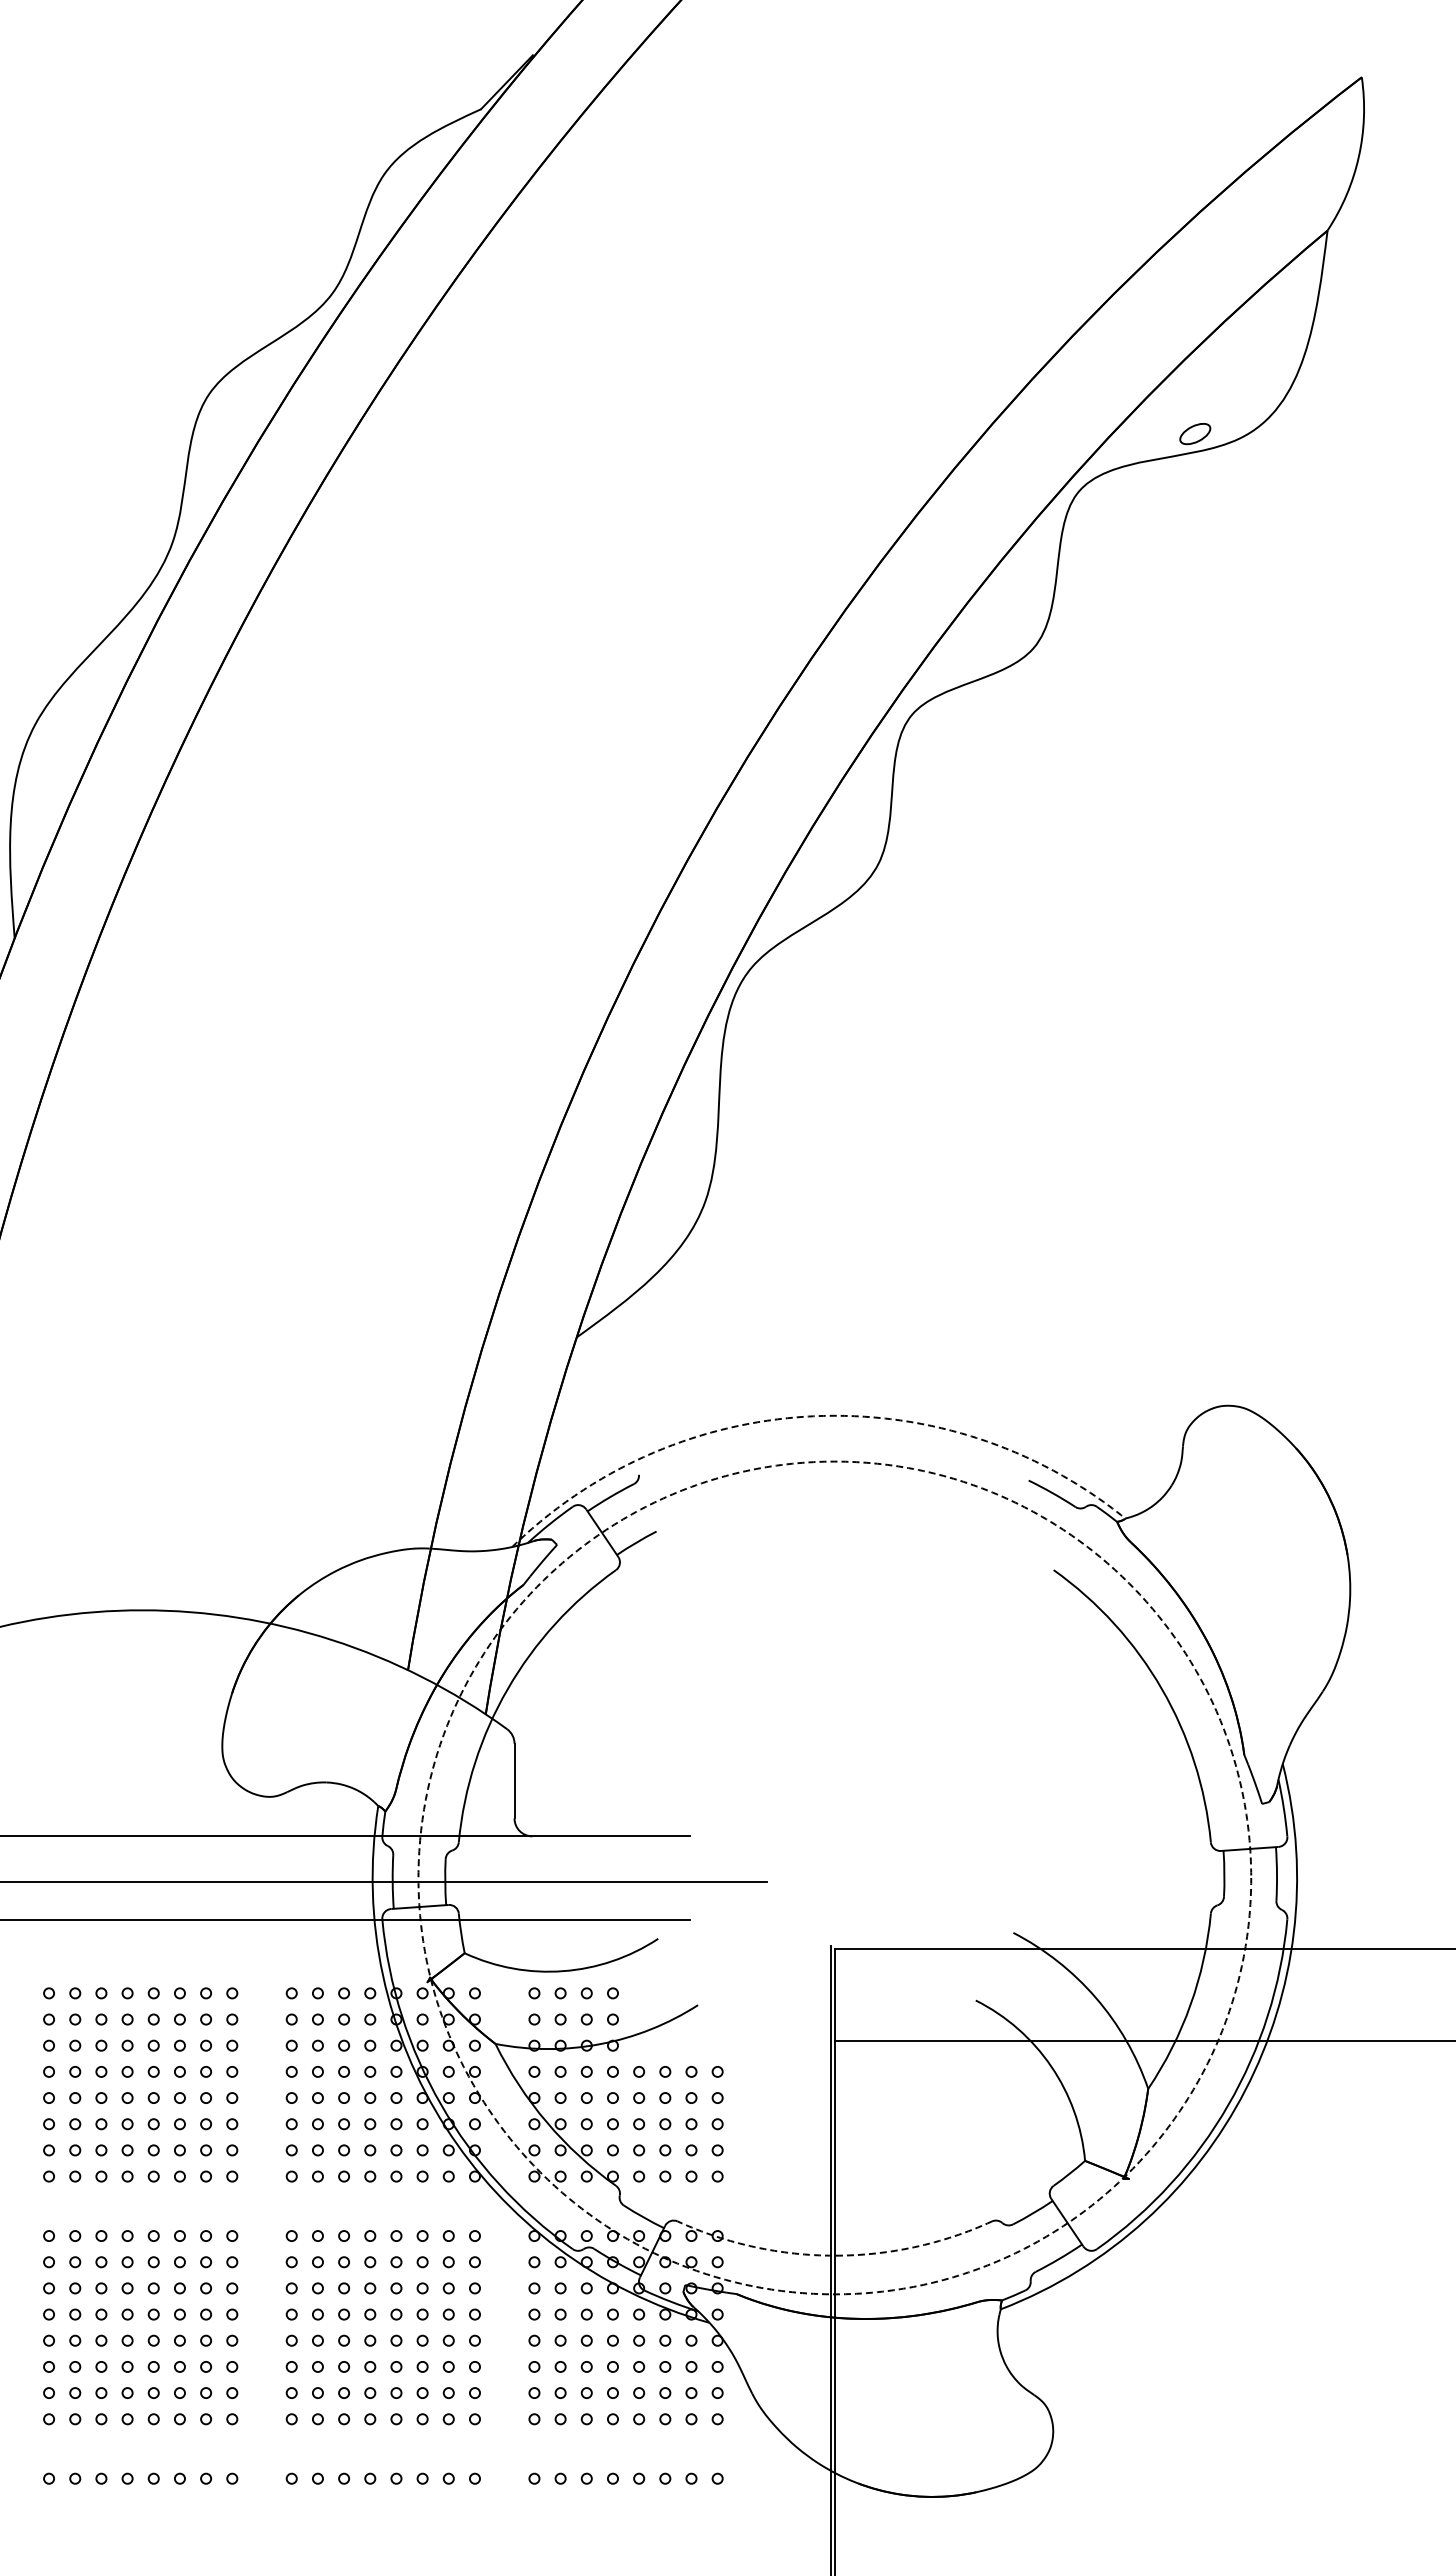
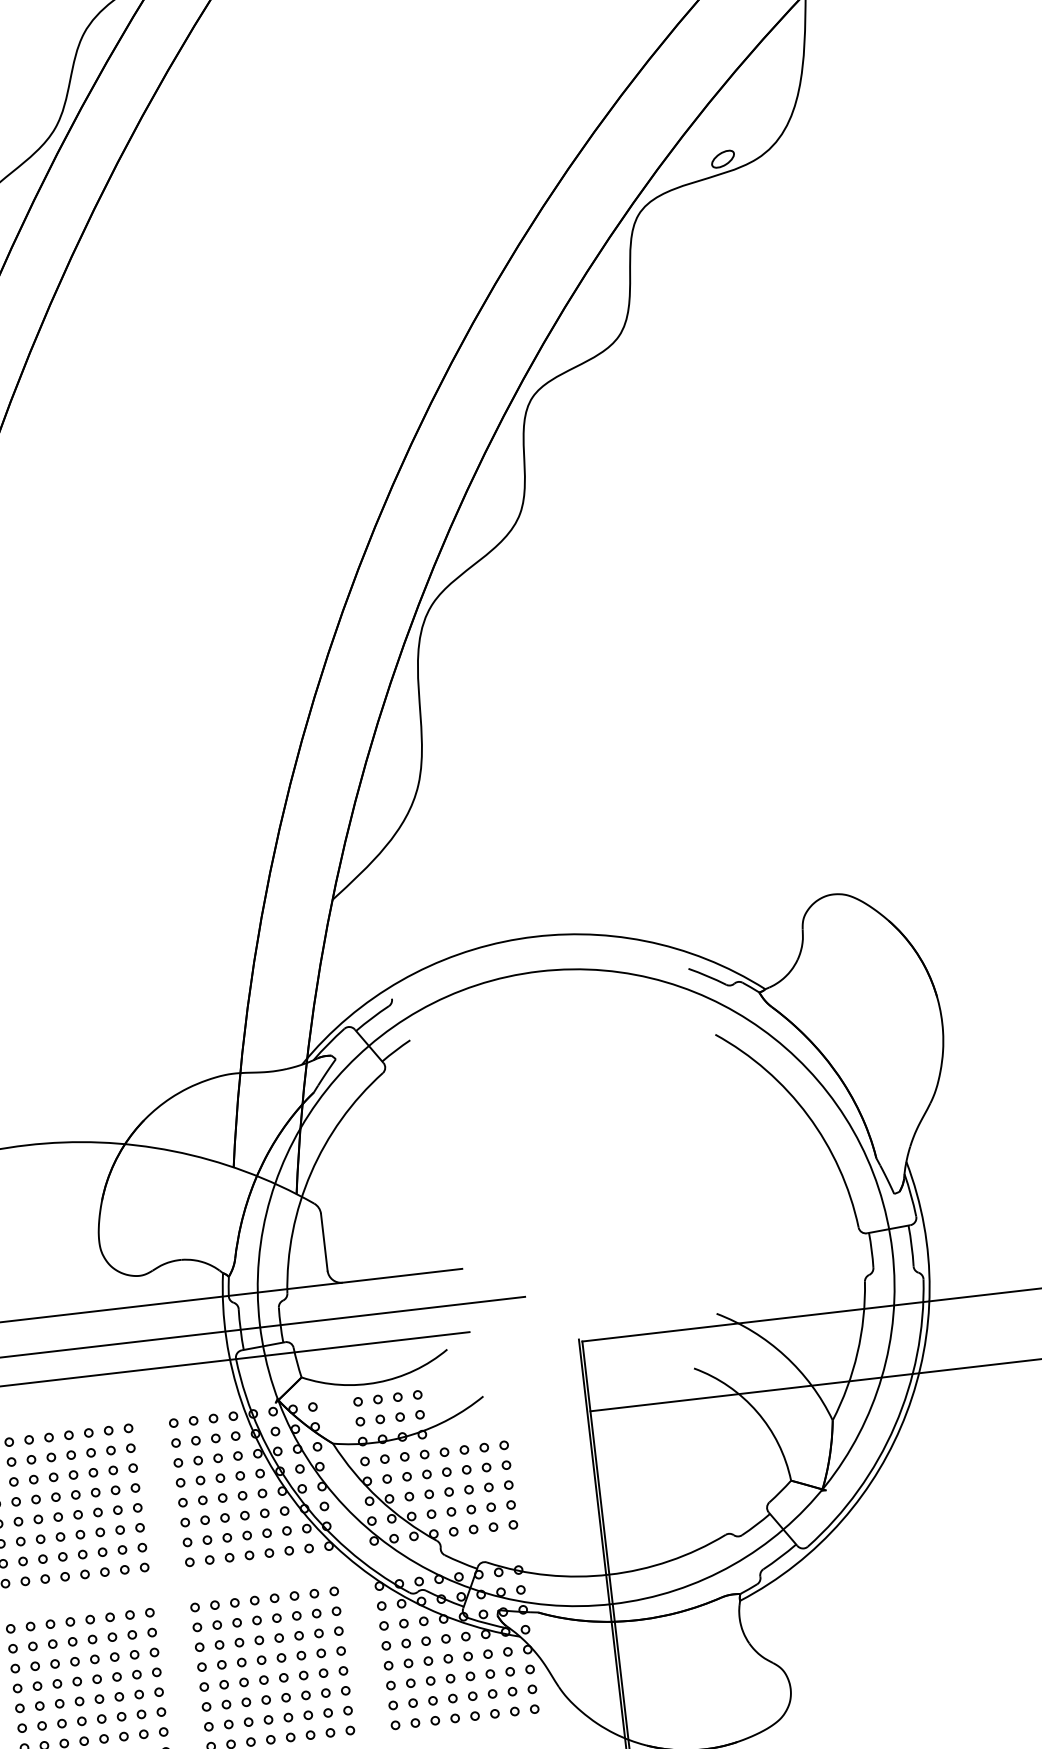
arc: (813, 1416) -> (519, 939), dashed -> solid
circle: (834, 1877) -> (575, 1287), dashed -> solid
arc: (834, 2255) -> (609, 1574), dashed -> solid

